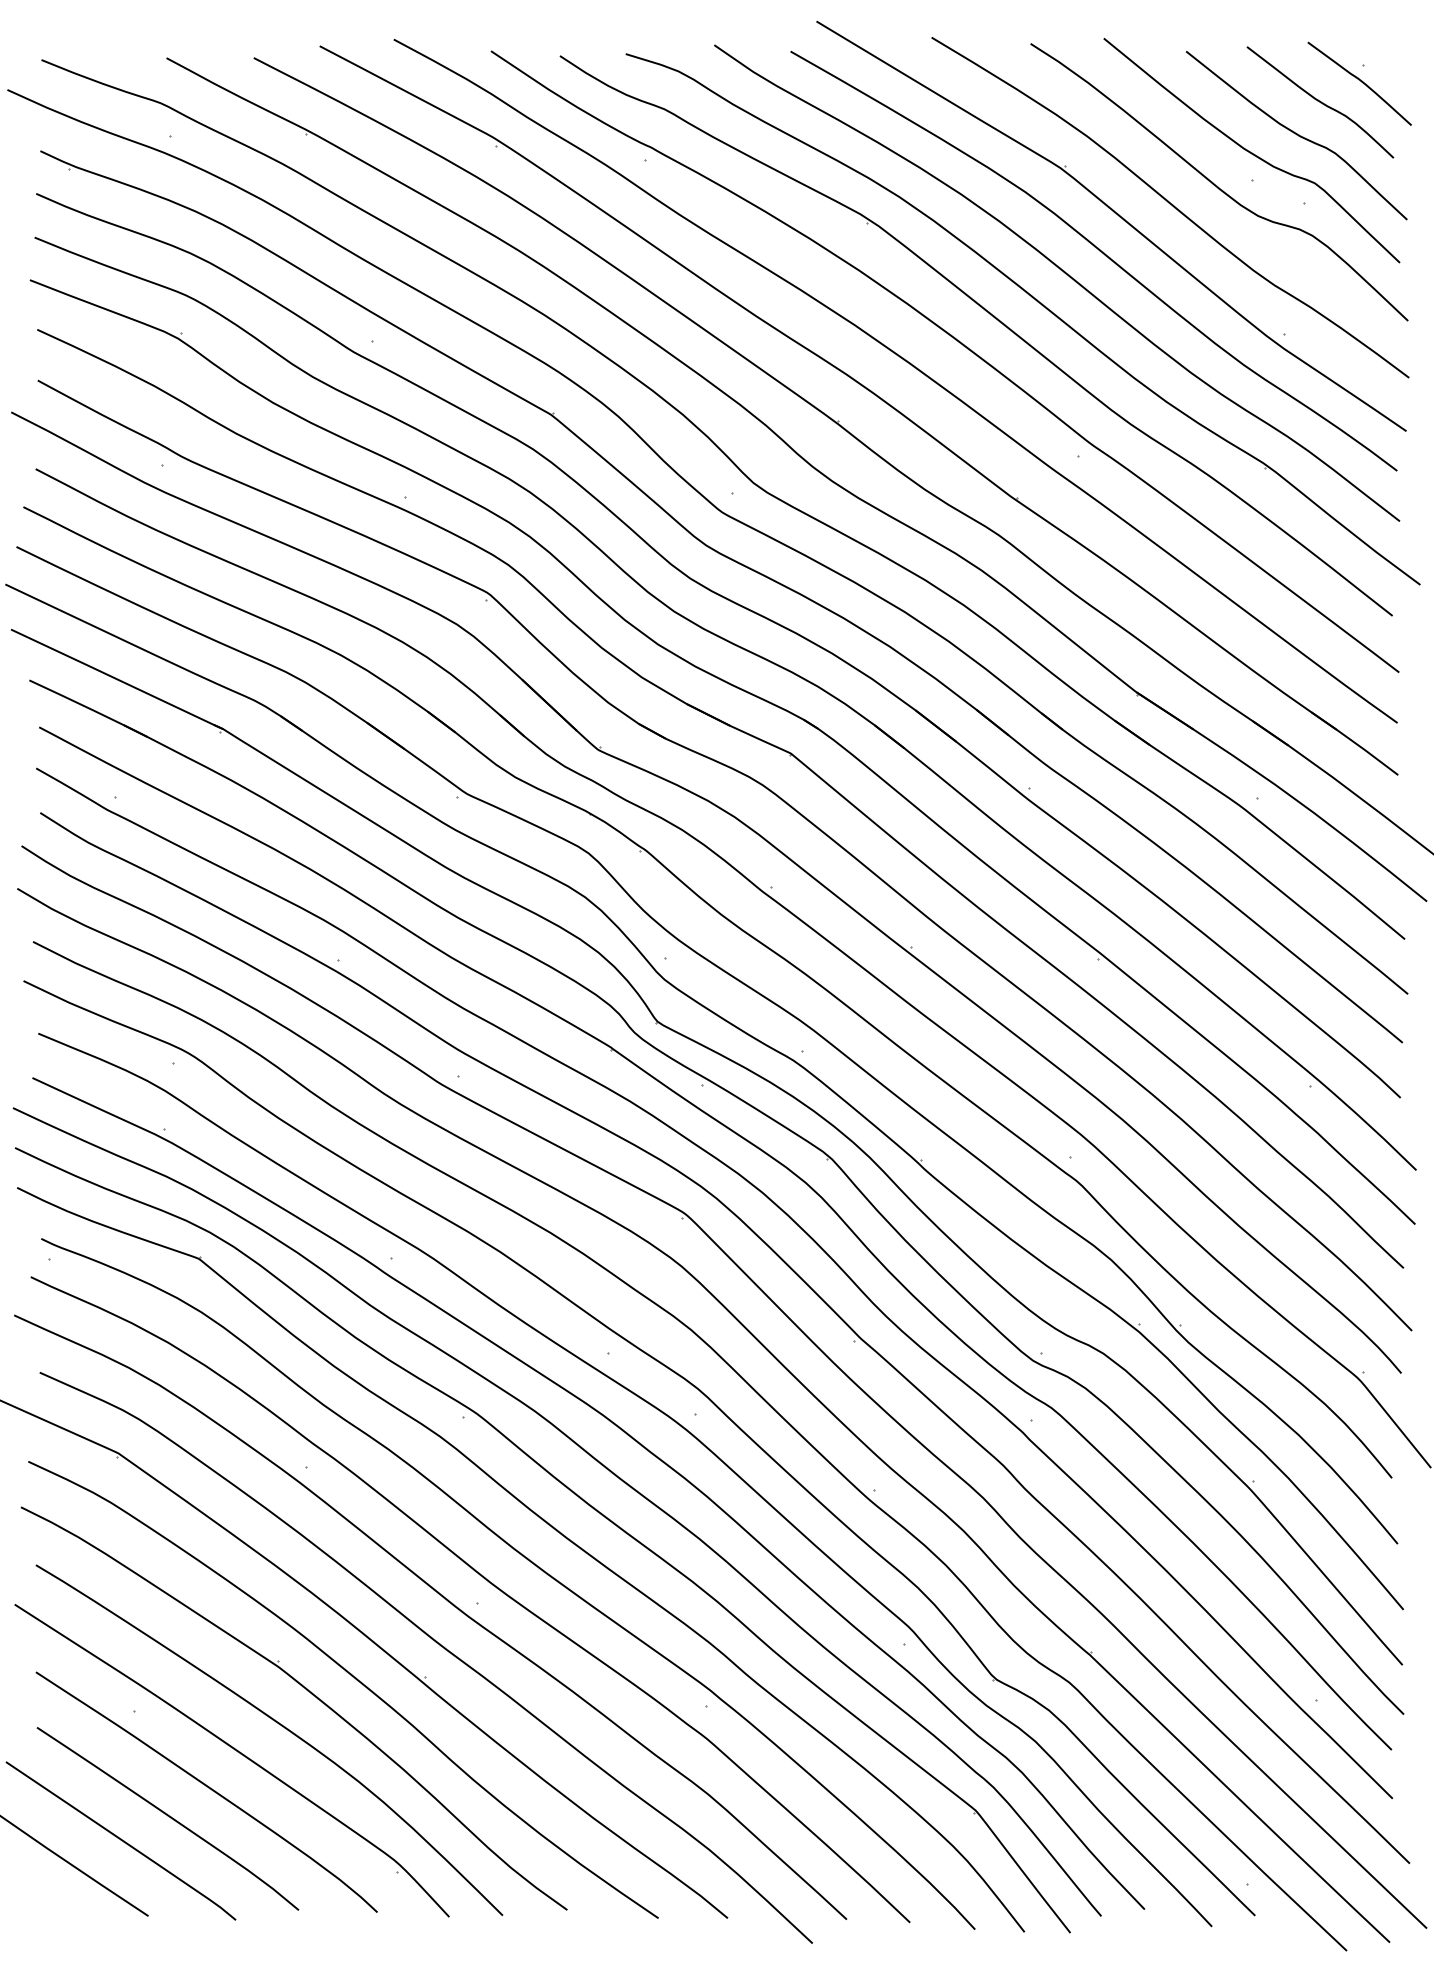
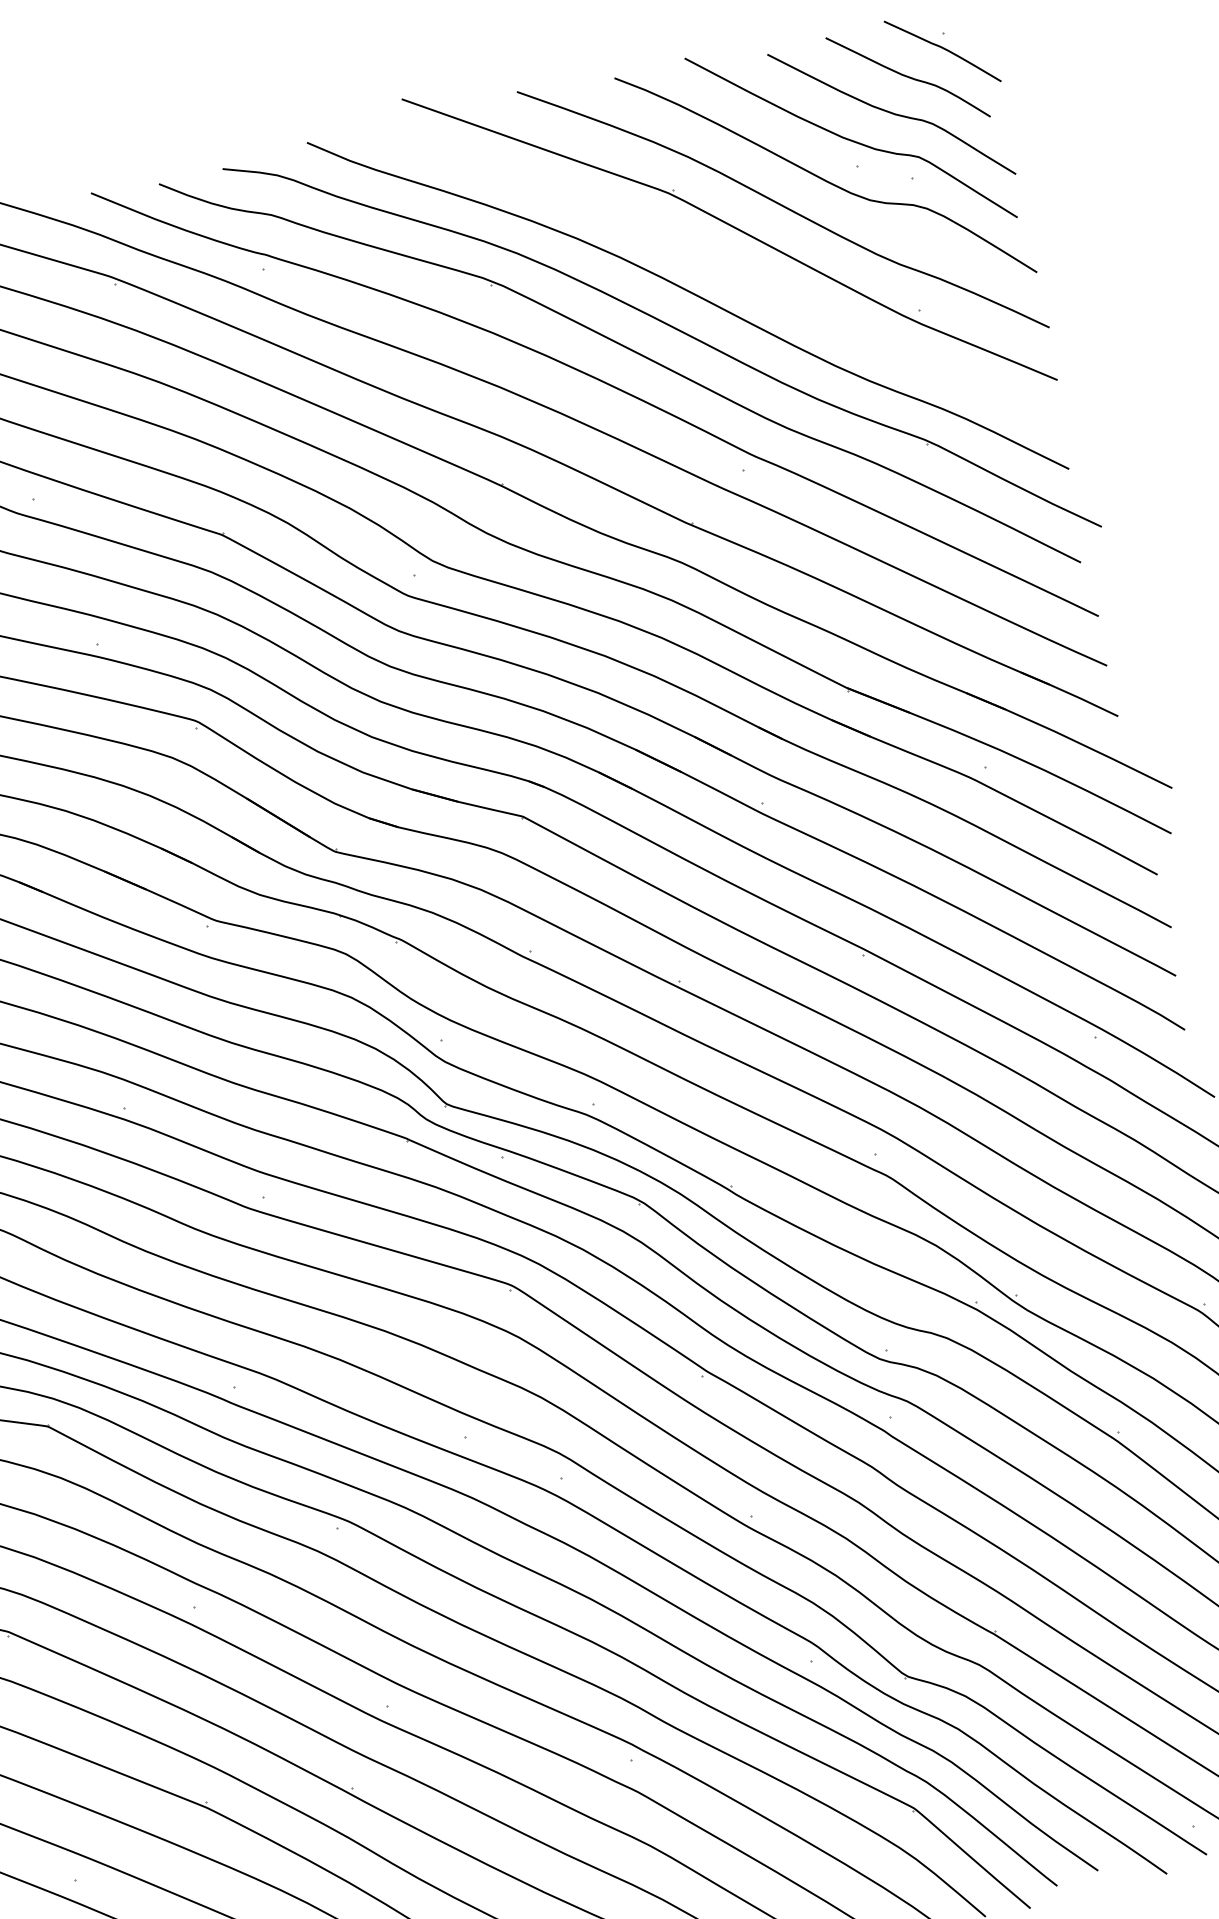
curve: (1100, 252) -> (724, 267), removed

